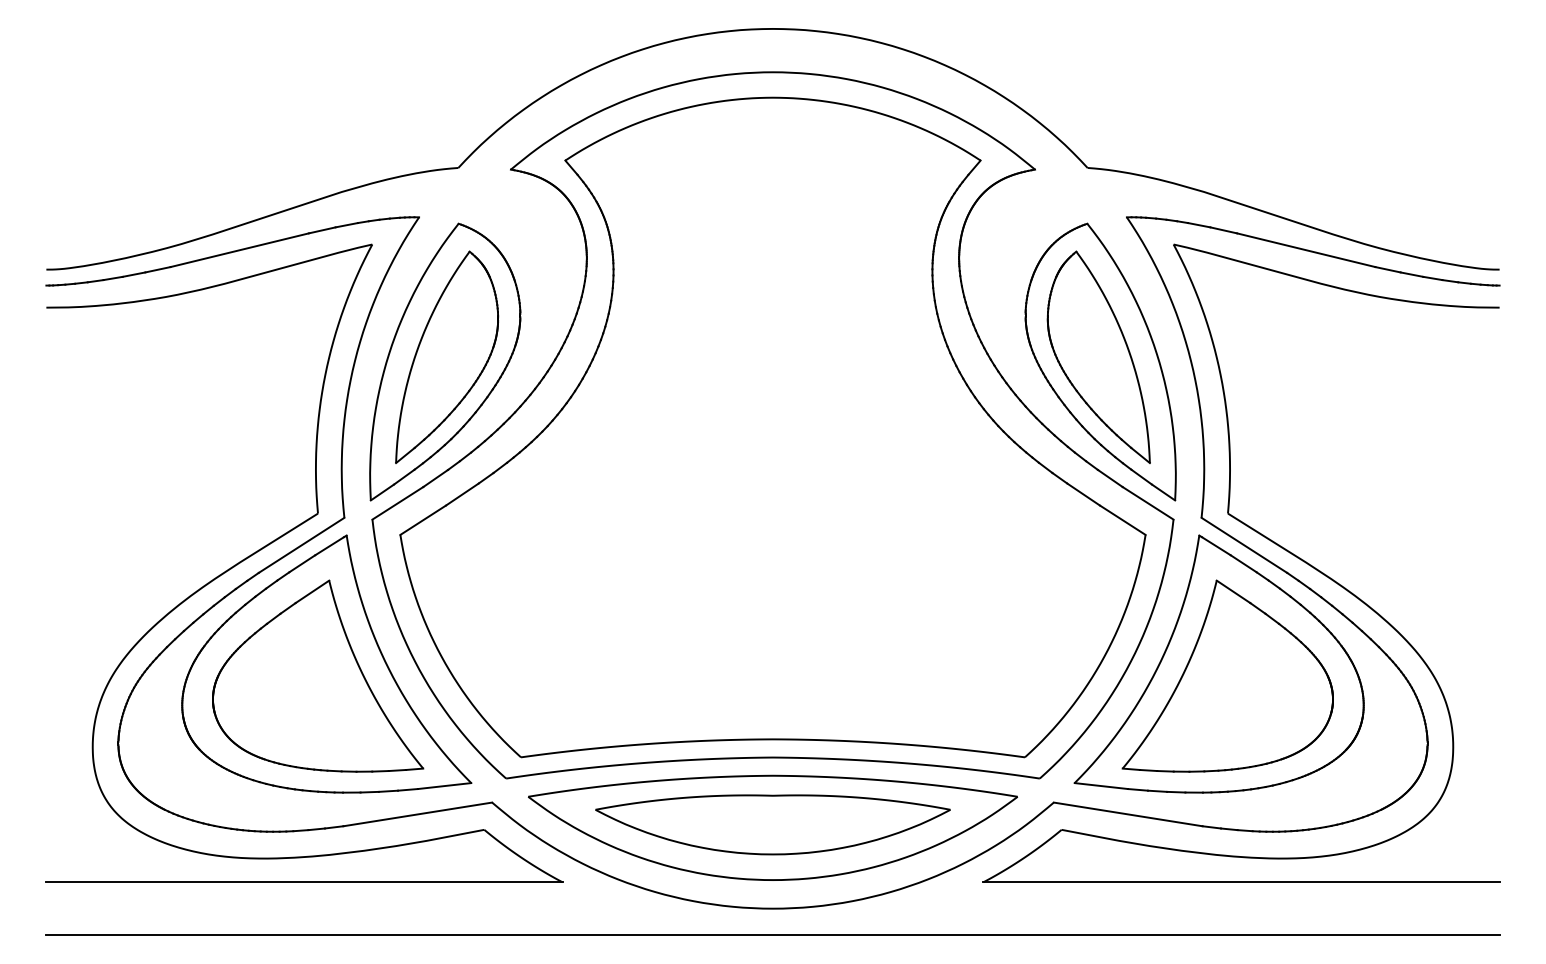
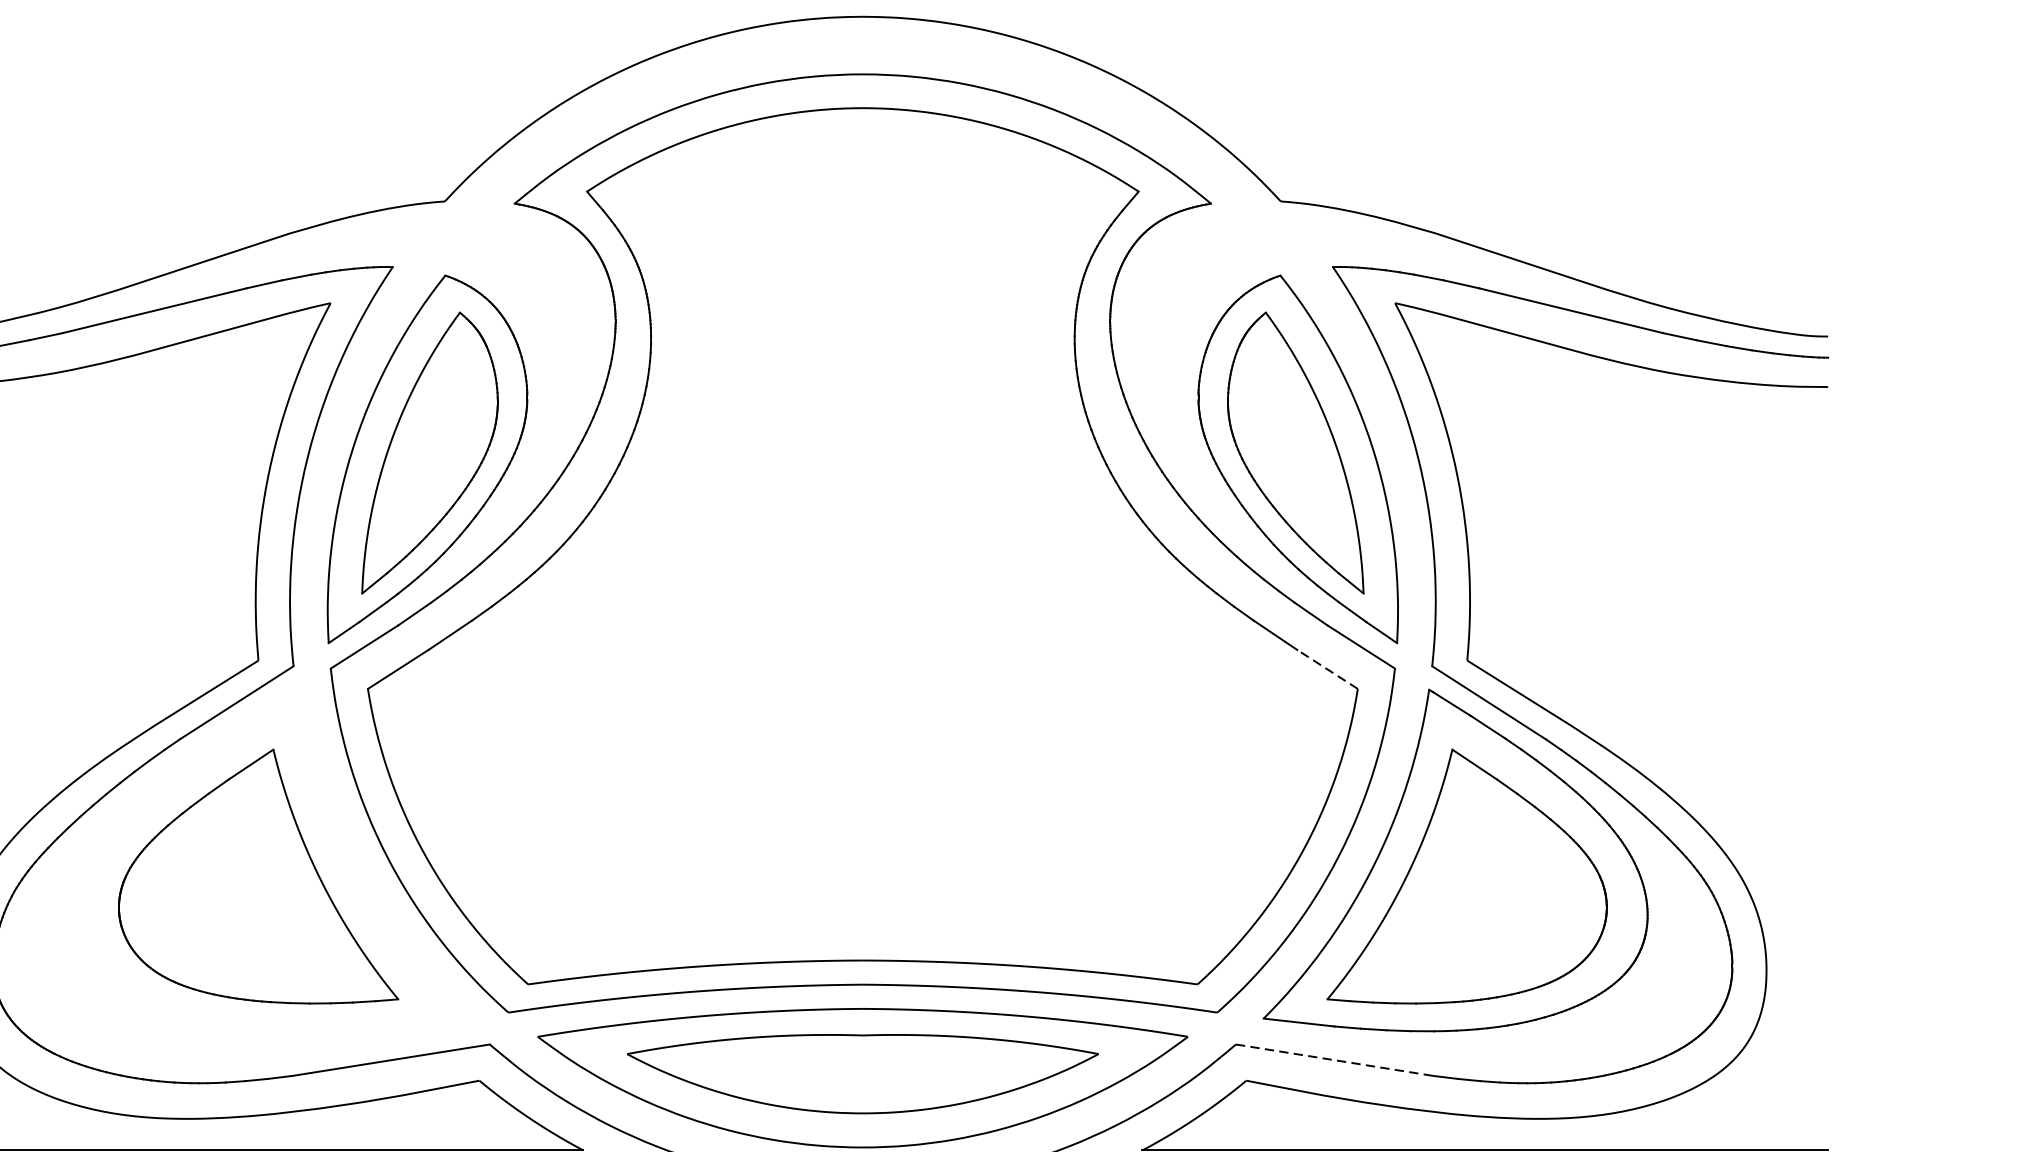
line: (1122, 519) -> (1327, 668), solid -> dashed
part: (326, 663) -> (269, 859), removed
line: (1128, 814) -> (1335, 1060), solid -> dashed

